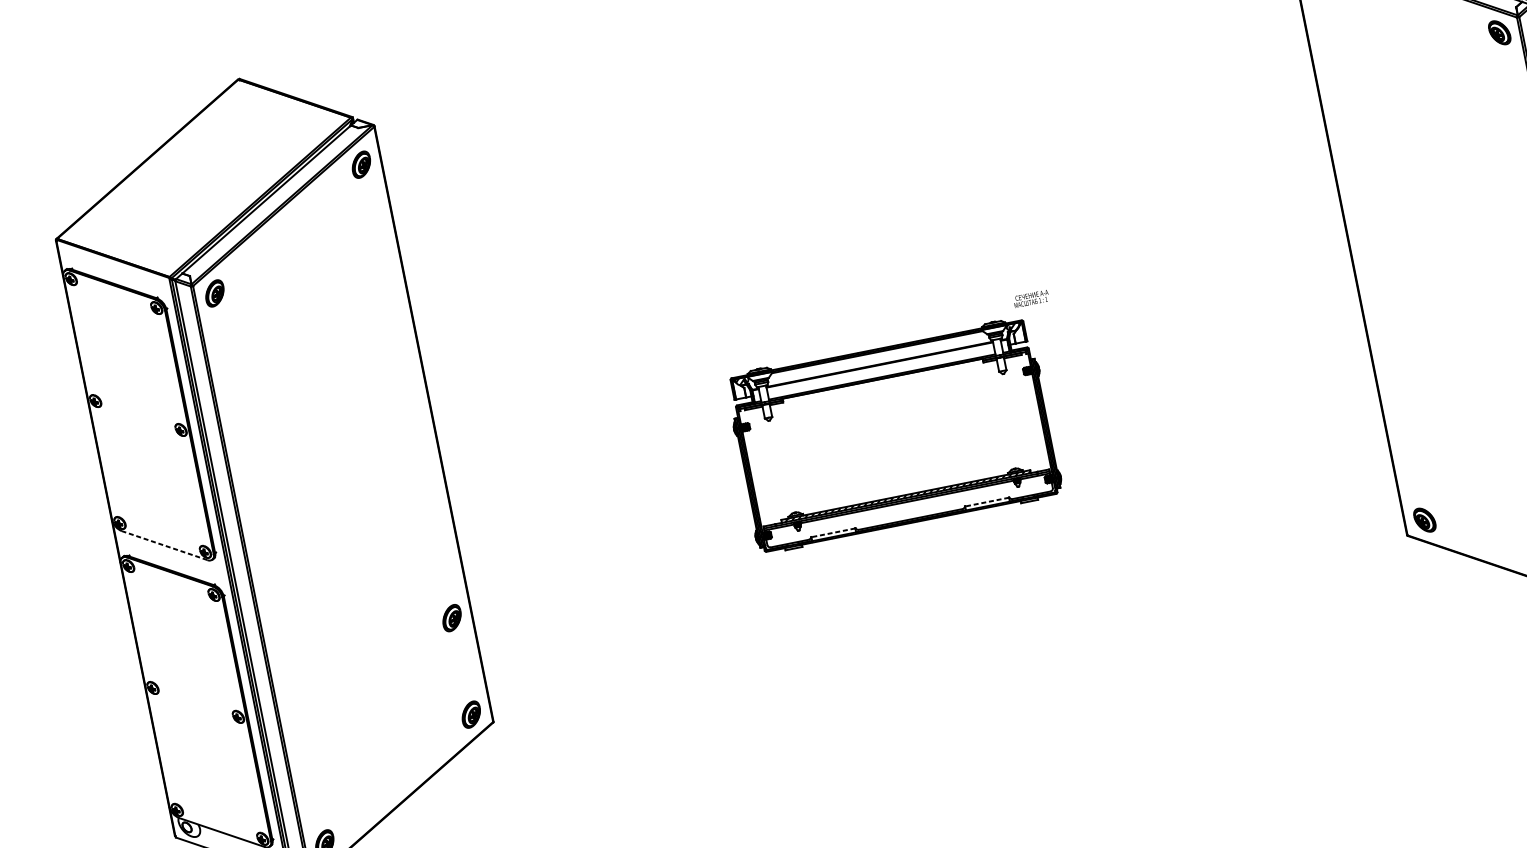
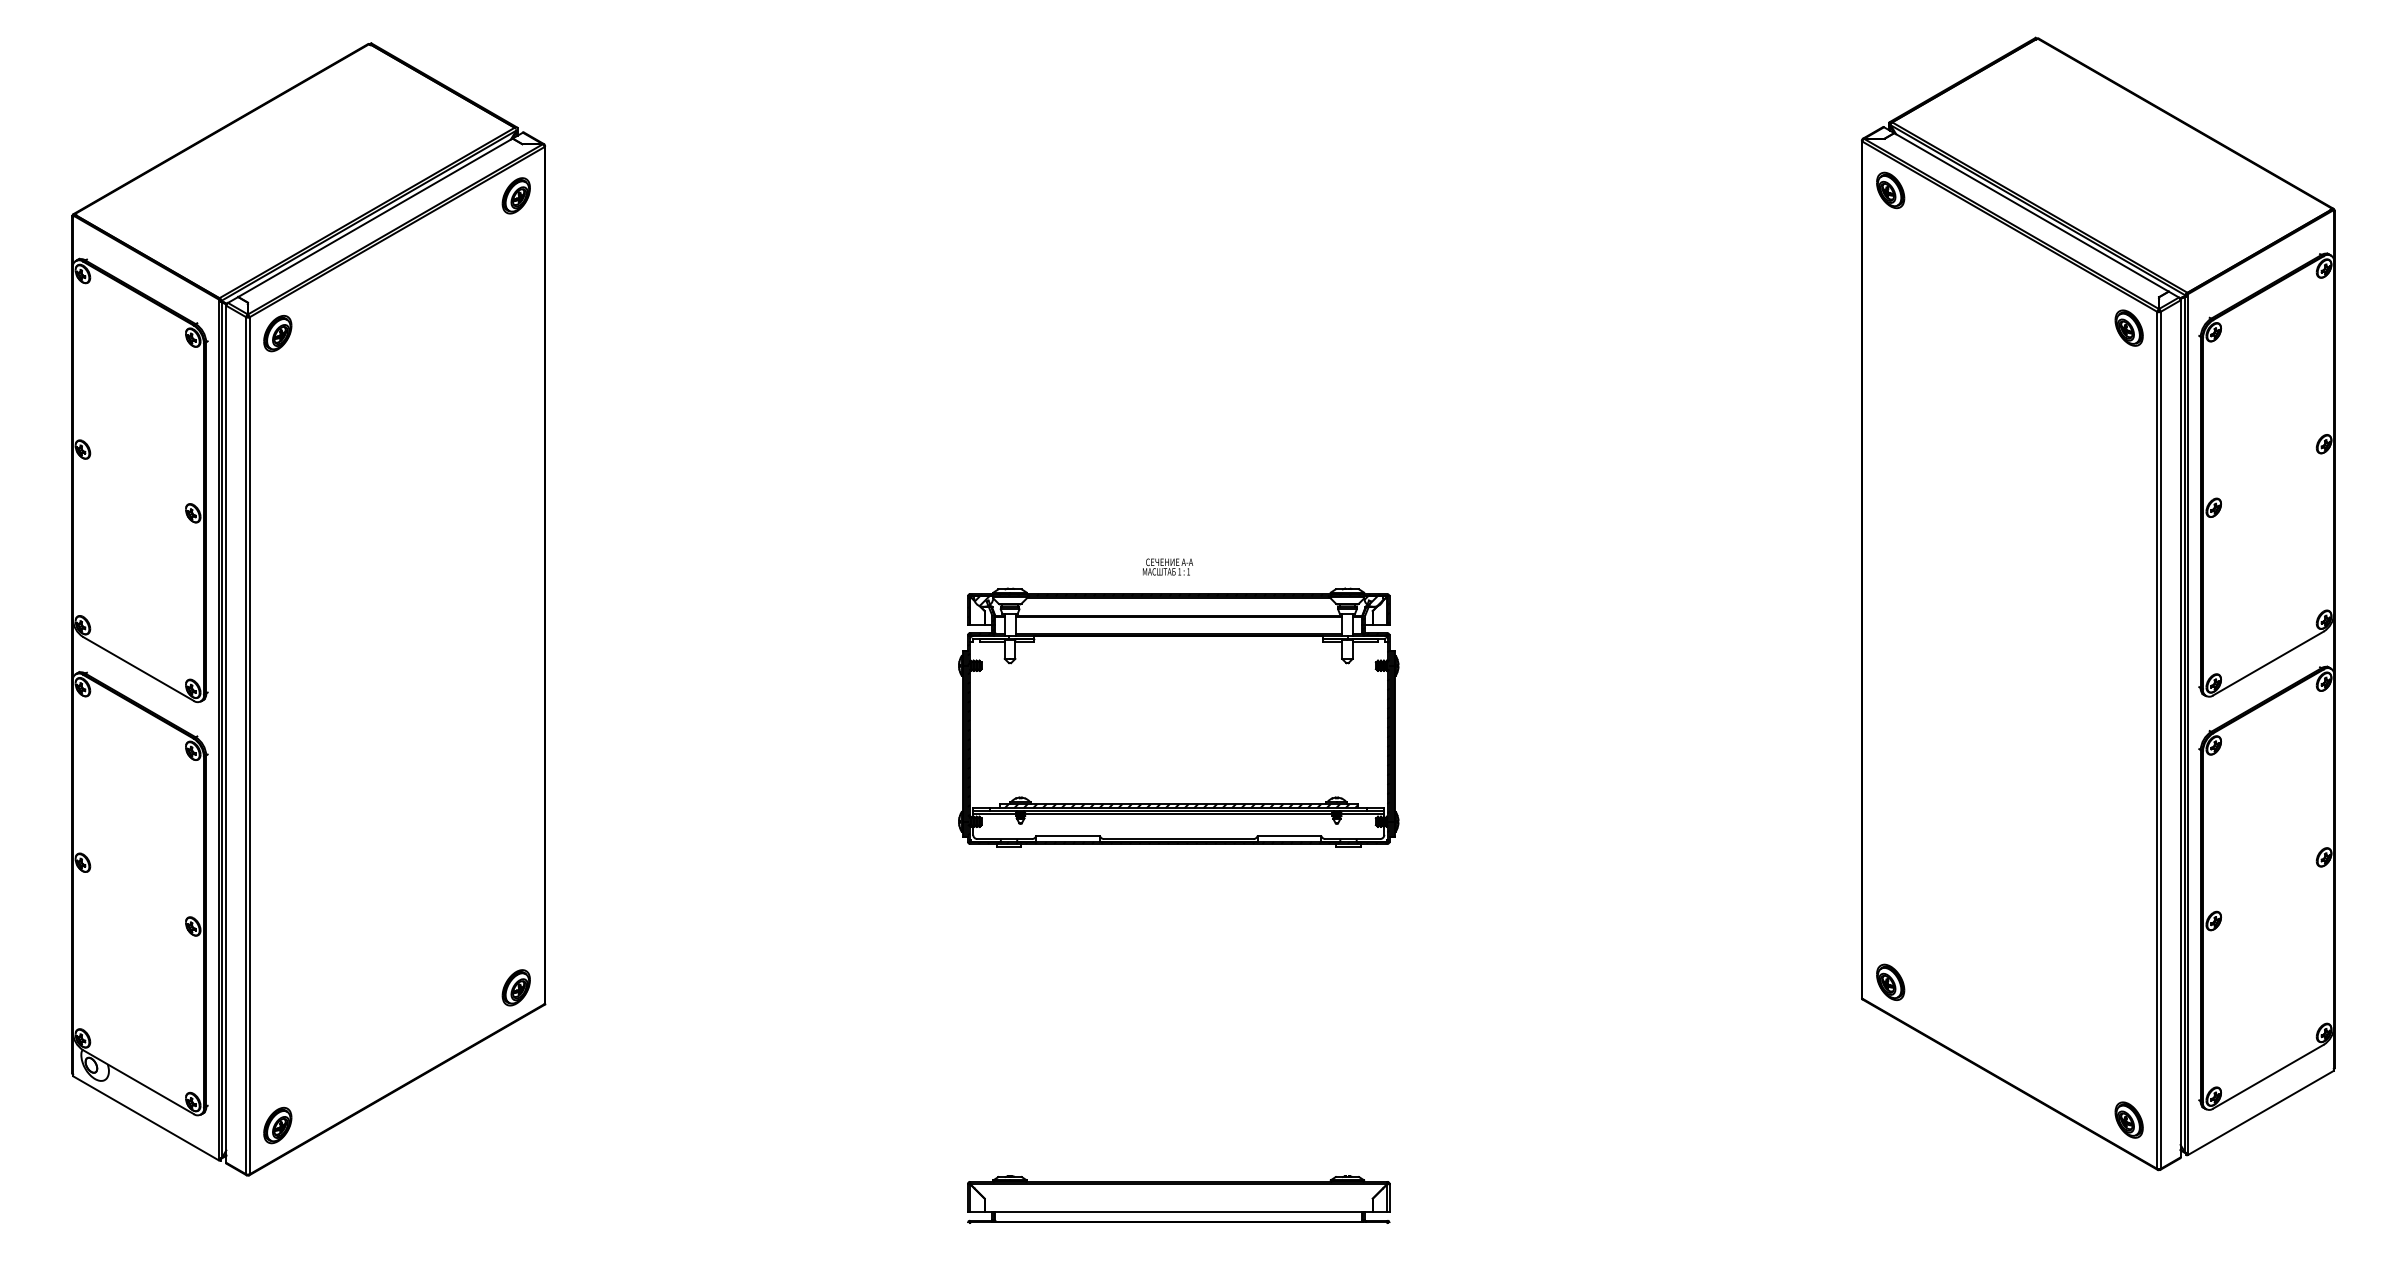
text: (1031, 298) -> (1168, 566), moved
line: (987, 502) -> (1289, 836), dashed -> solid
line: (833, 532) -> (1068, 836), dashed -> solid
line: (164, 545) -> (138, 668), dashed -> solid
part: (451, 618) -> (515, 848), removed
part: (960, 769) -> (1178, 1199), added

